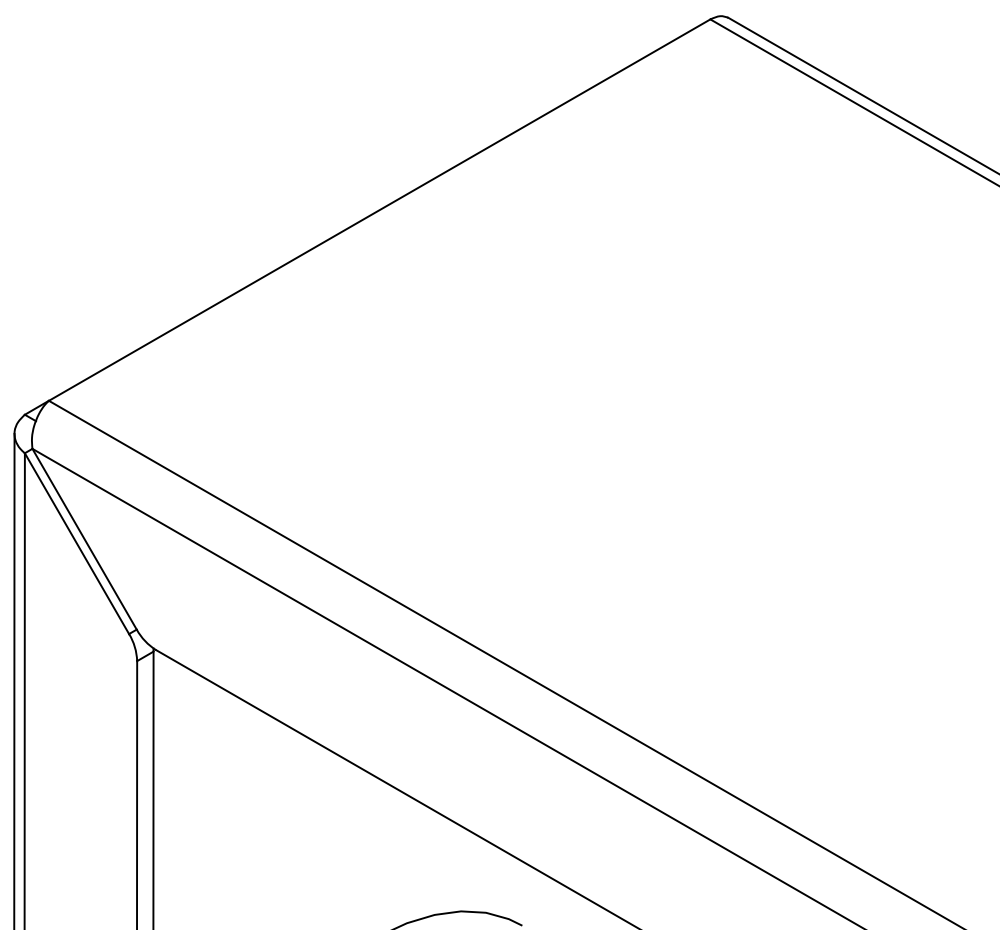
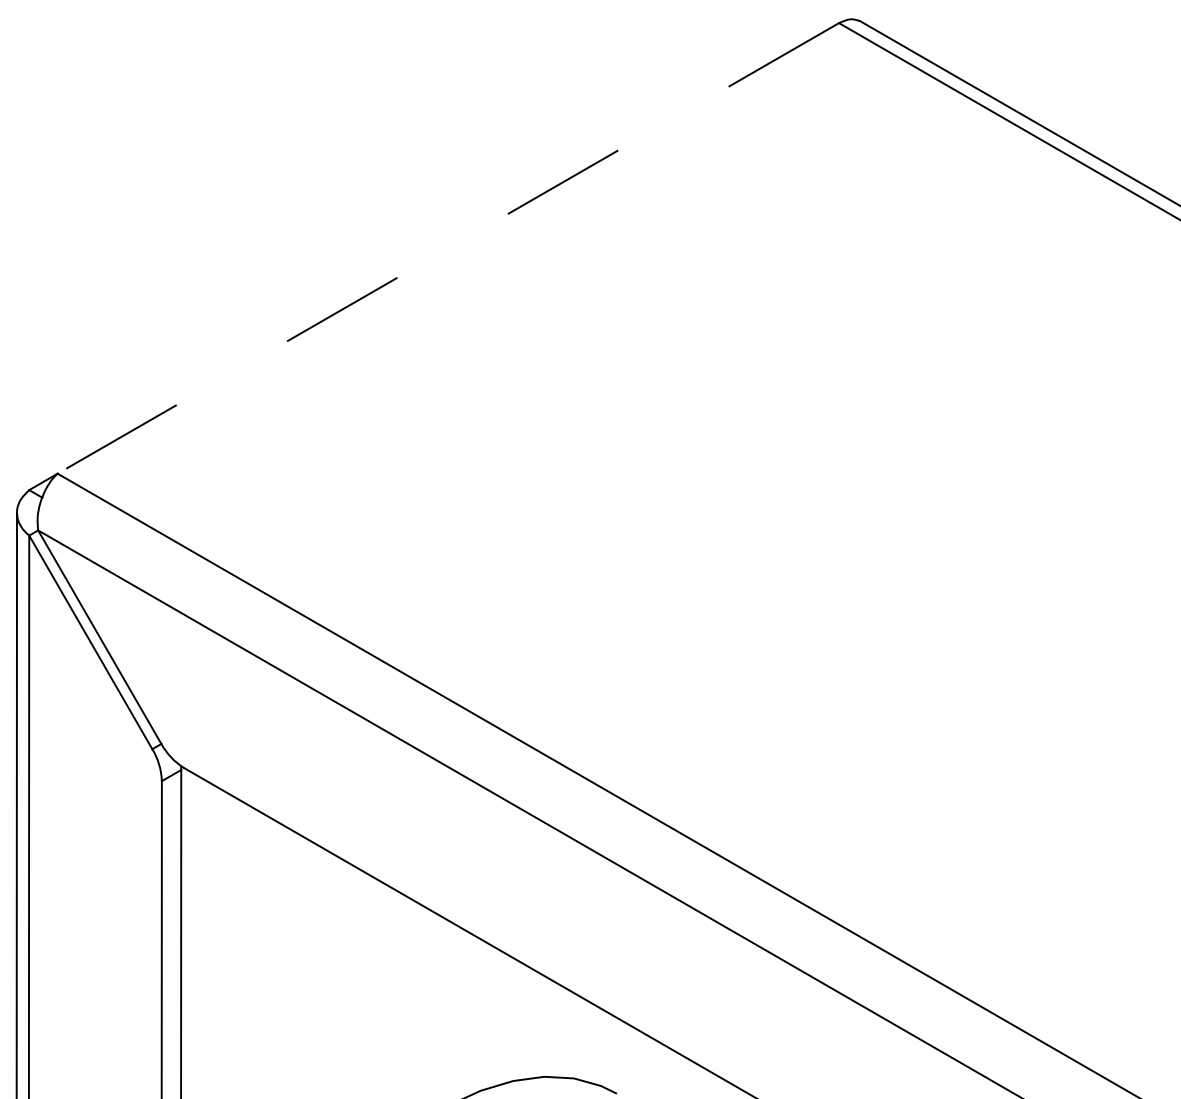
line: (379, 210) -> (448, 248), solid -> dashed

